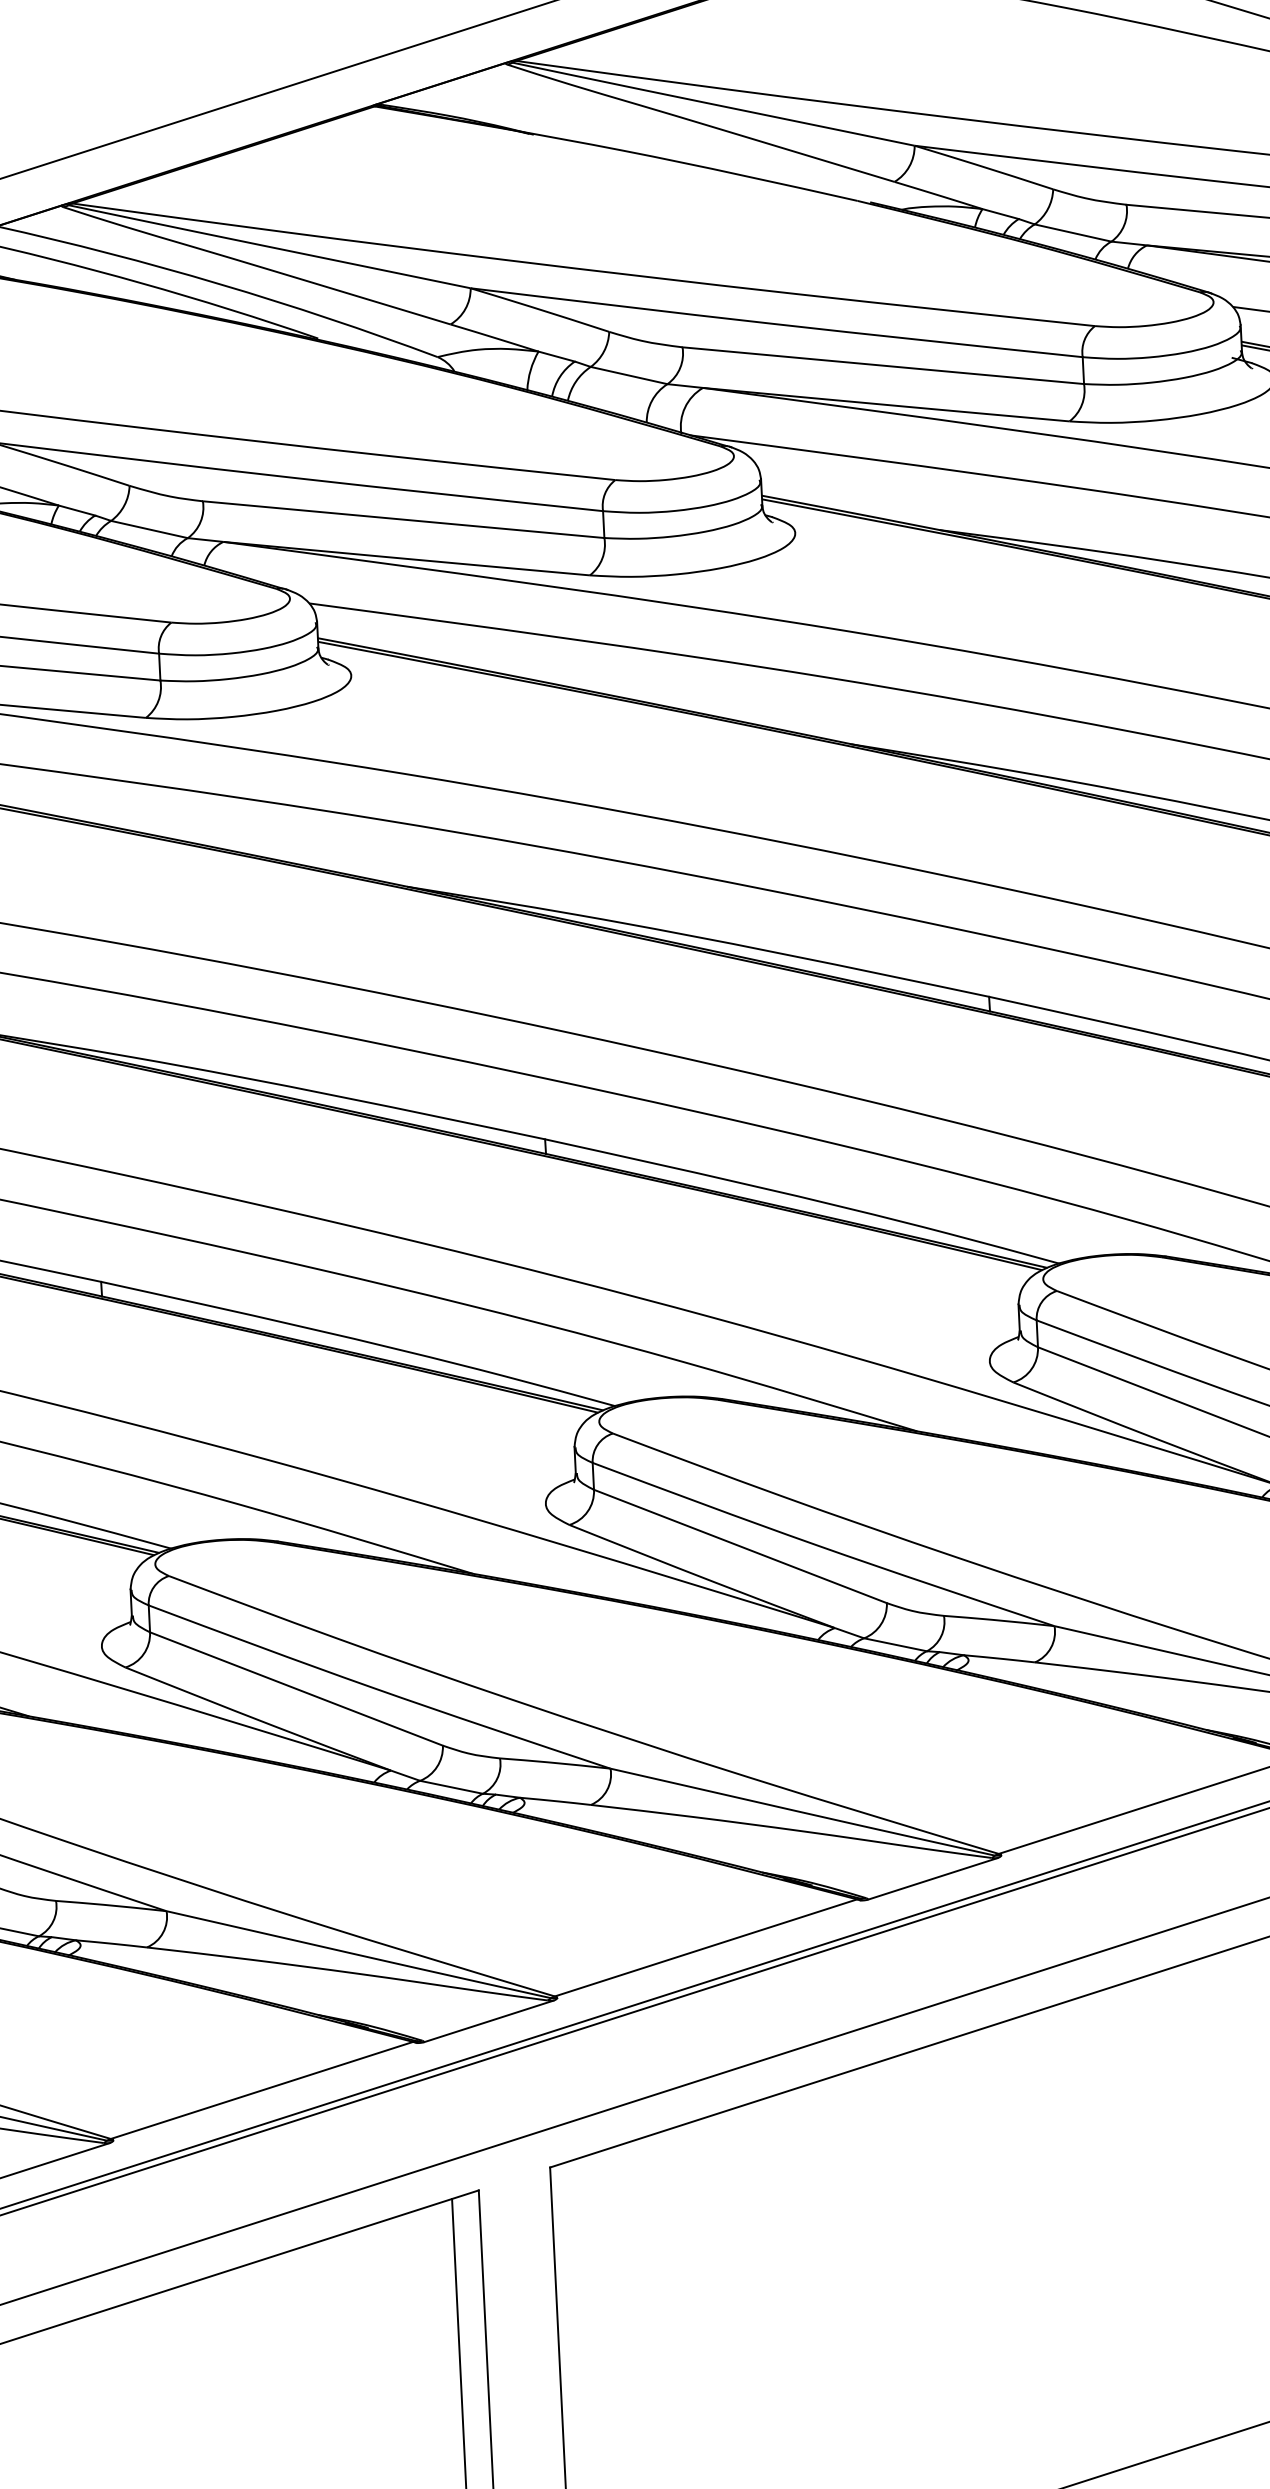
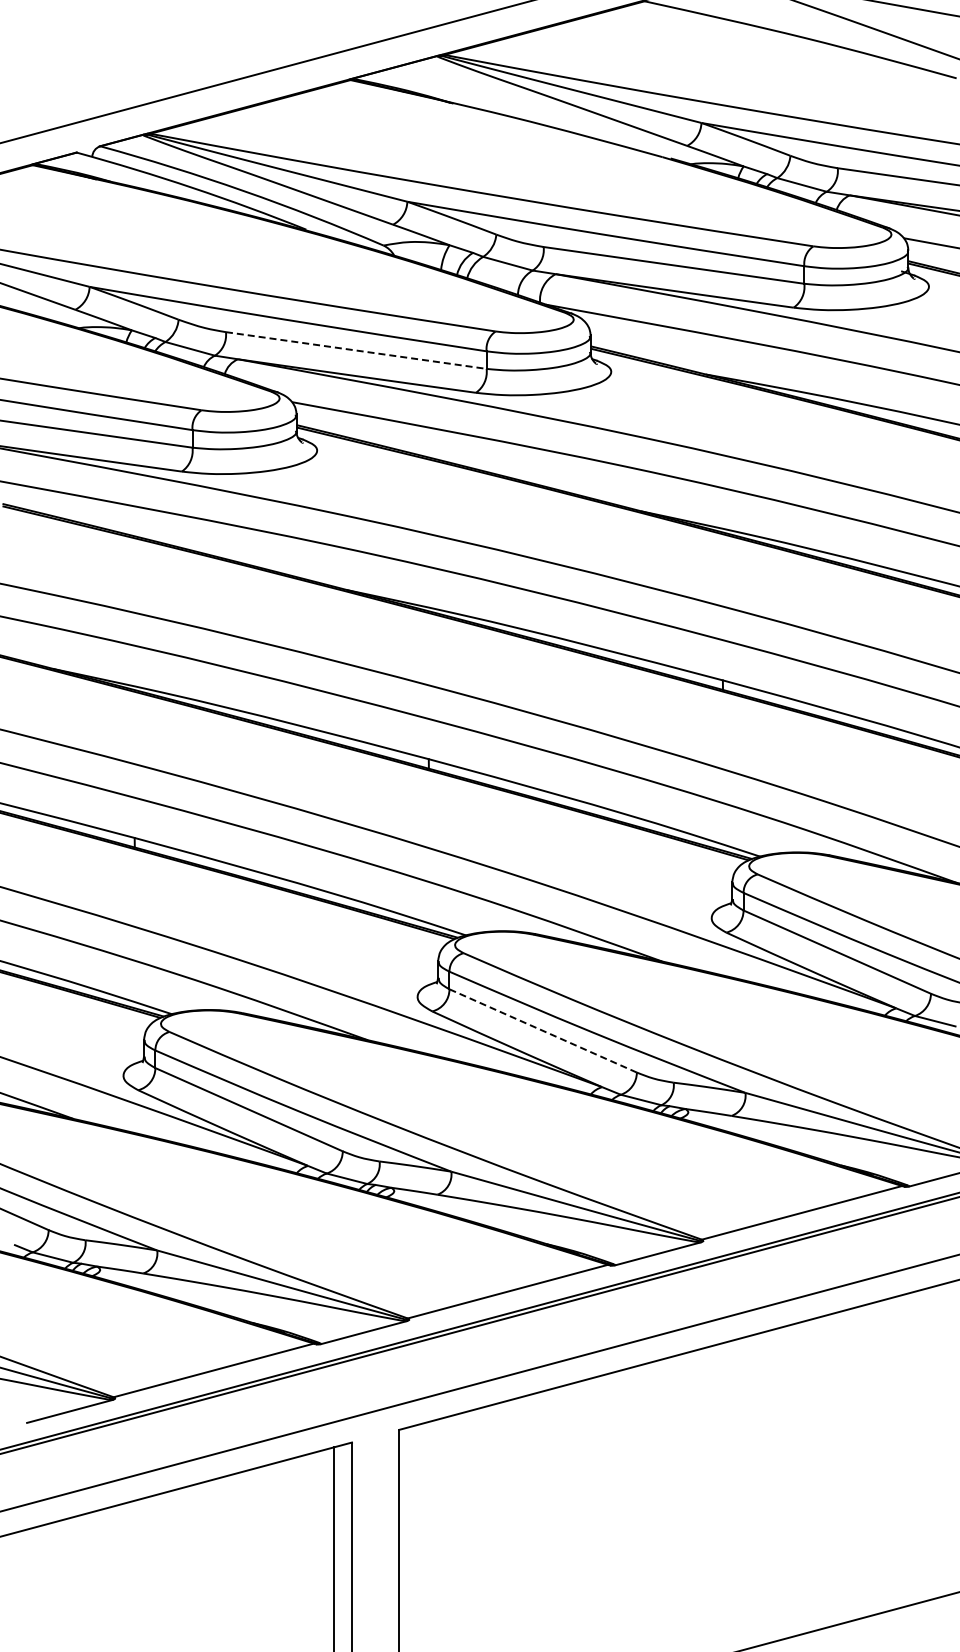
line: (403, 519) -> (356, 350), solid -> dashed
line: (740, 1545) -> (543, 1030), solid -> dashed

